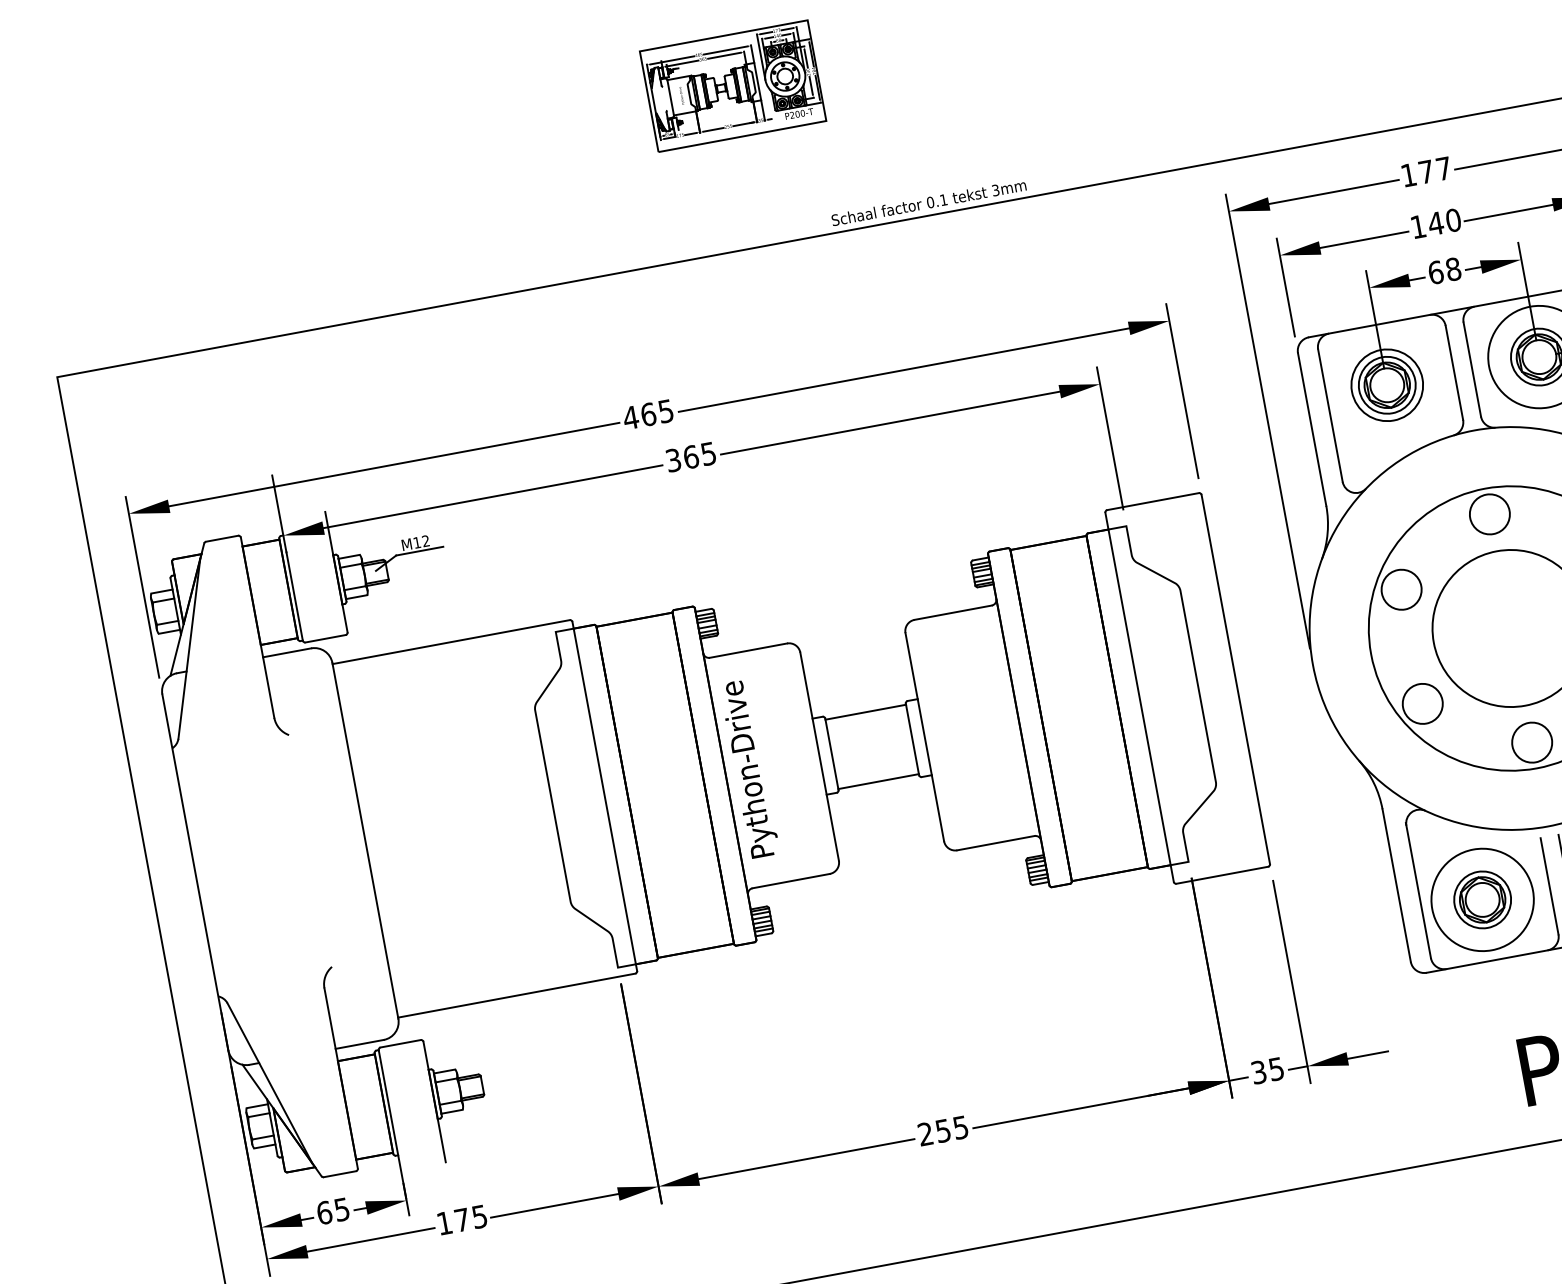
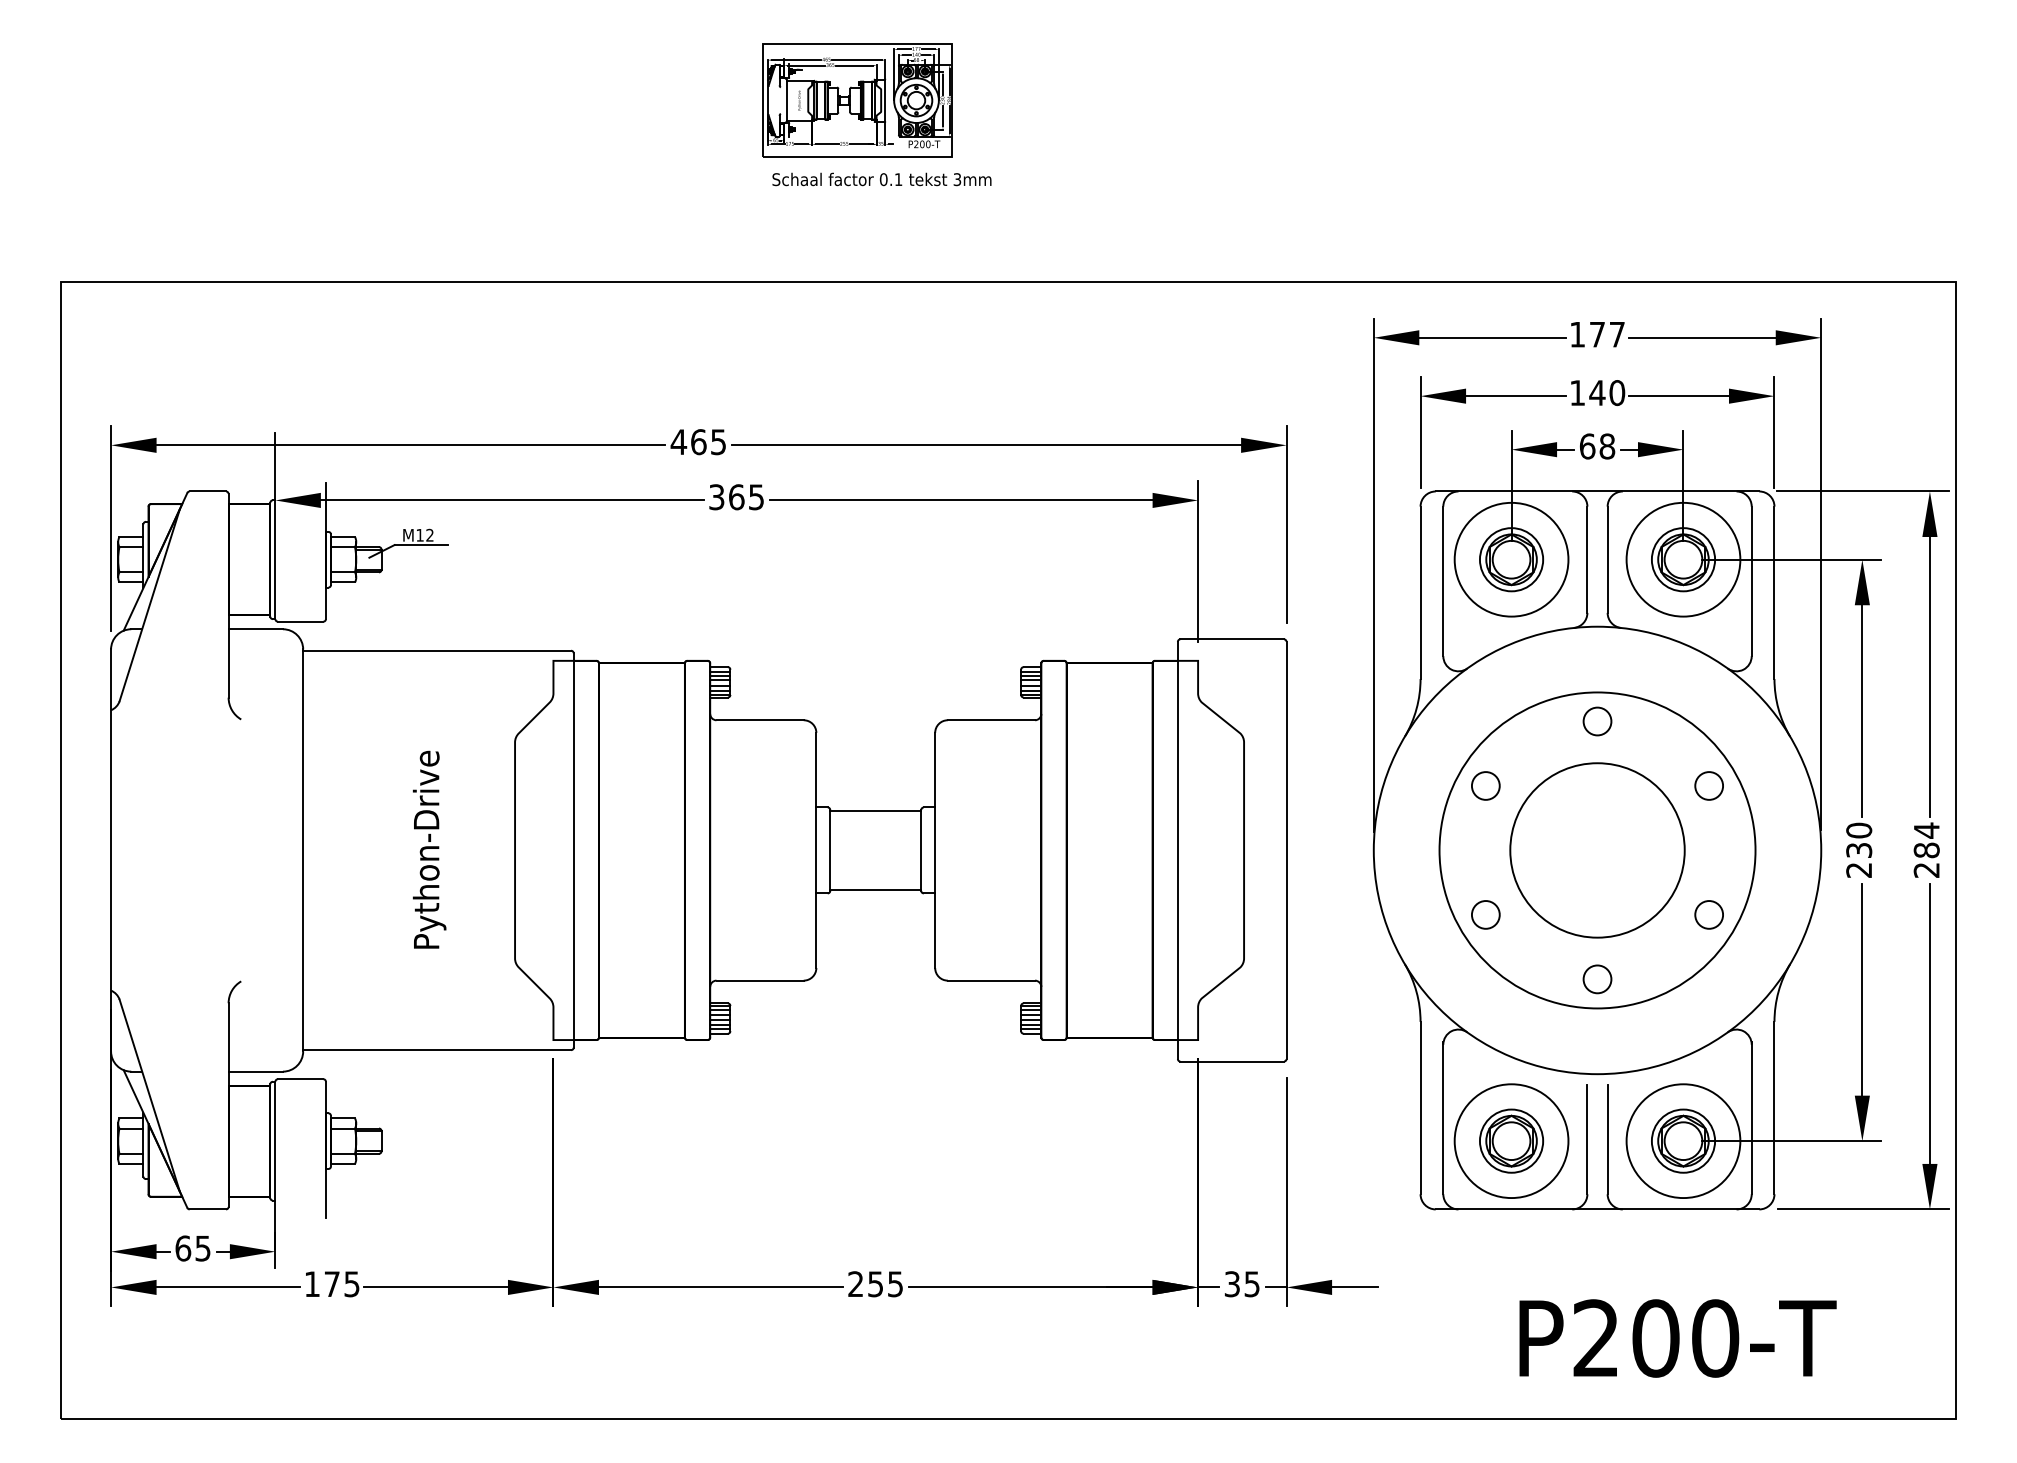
text: (928, 202) -> (881, 179), moved
circle: (1387, 385) -> (1511, 559), size x1.43
circle: (1489, 514) -> (1597, 721), size x0.62
circle: (1401, 589) -> (1485, 785), size x0.62
circle: (1422, 703) -> (1485, 914), size x0.62
circle: (1532, 742) -> (1597, 979), size x0.62
text: (749, 768) -> (429, 849), moved

